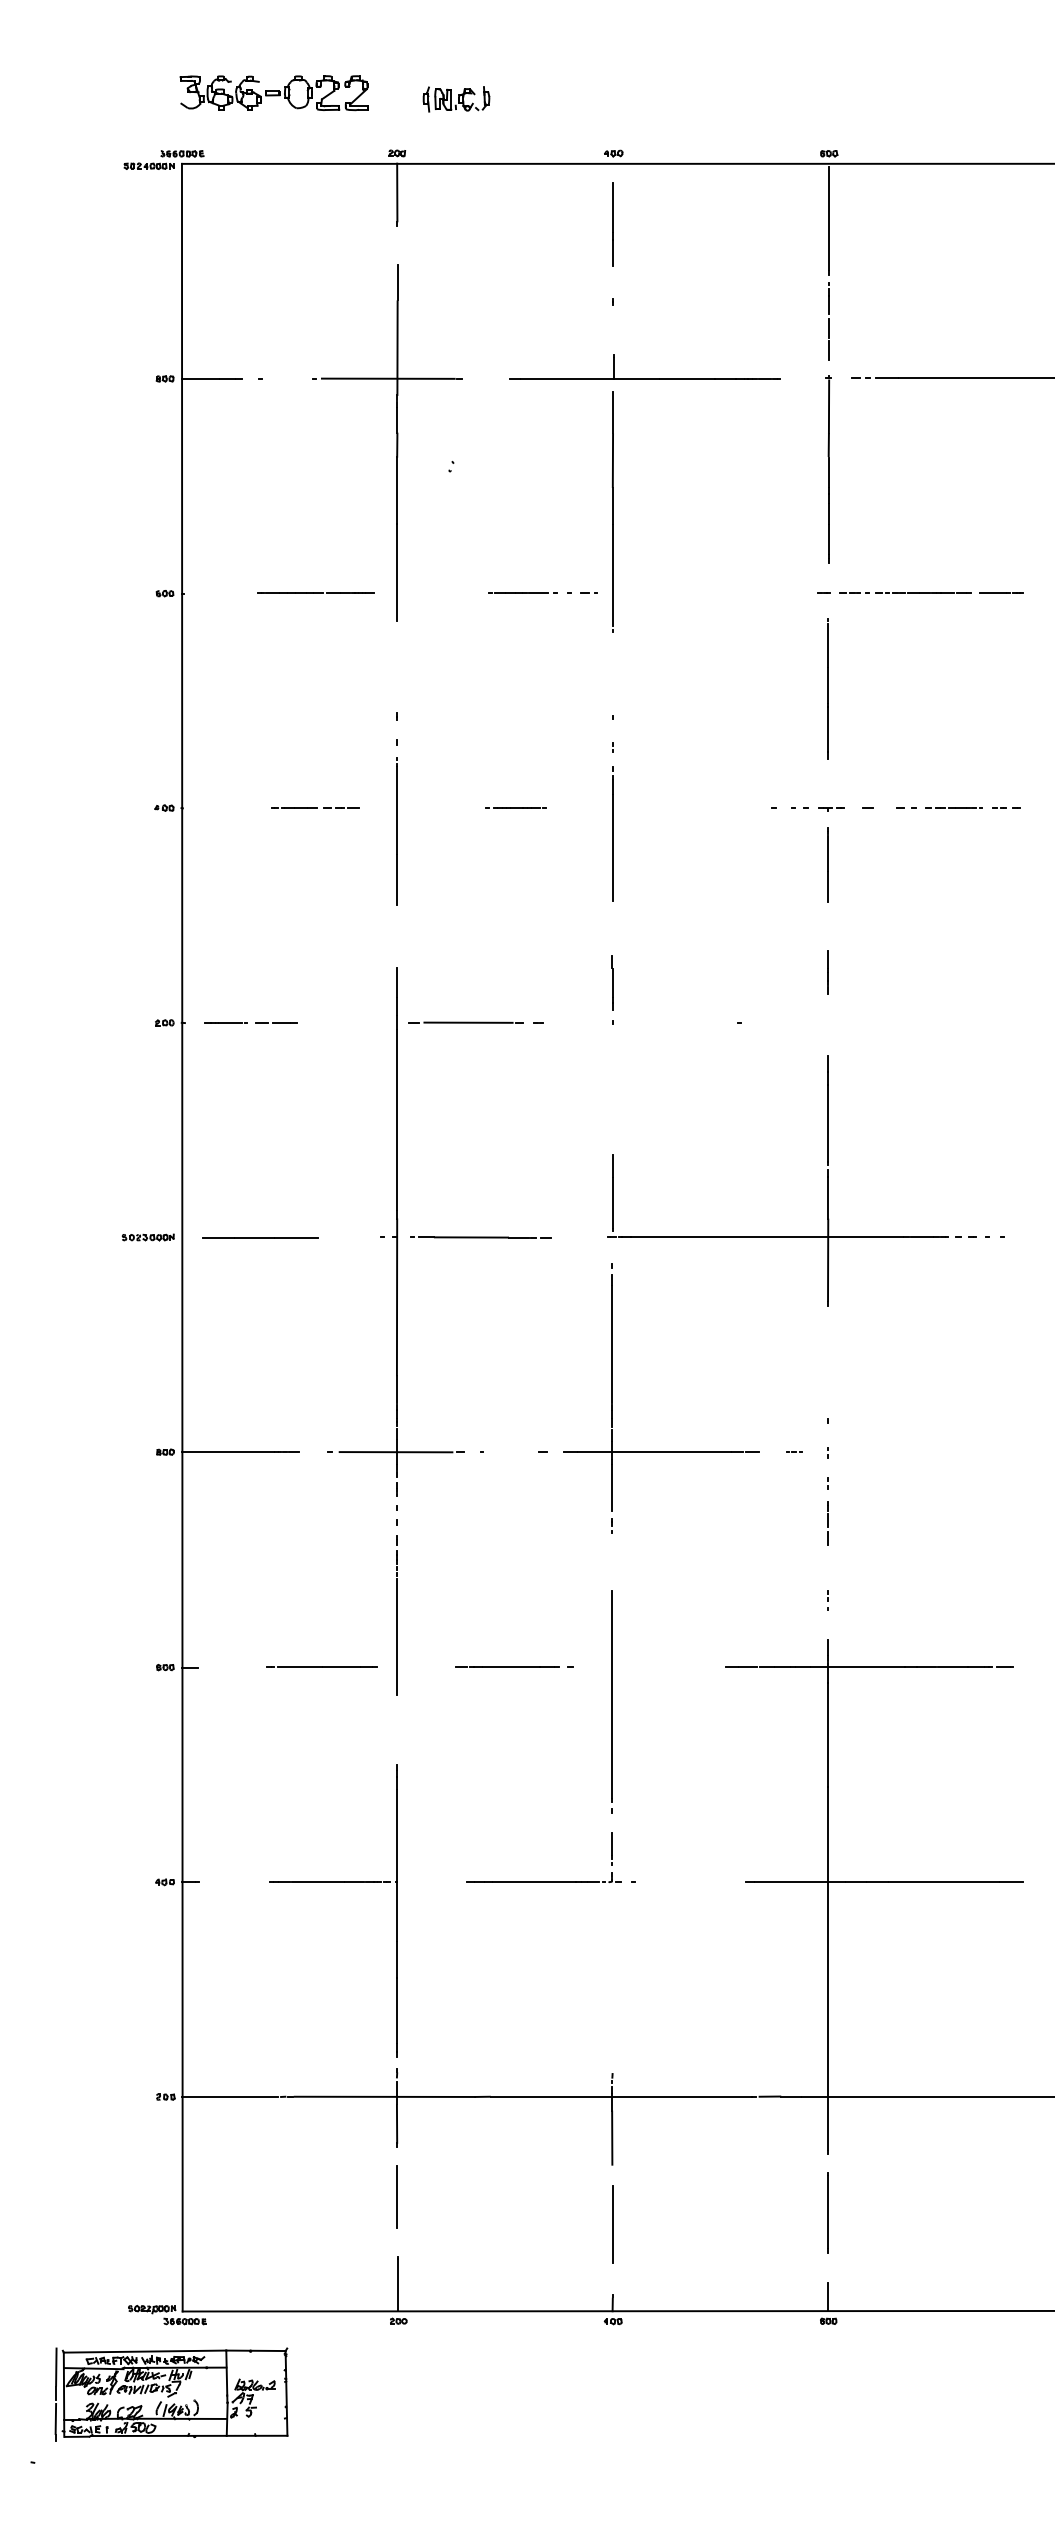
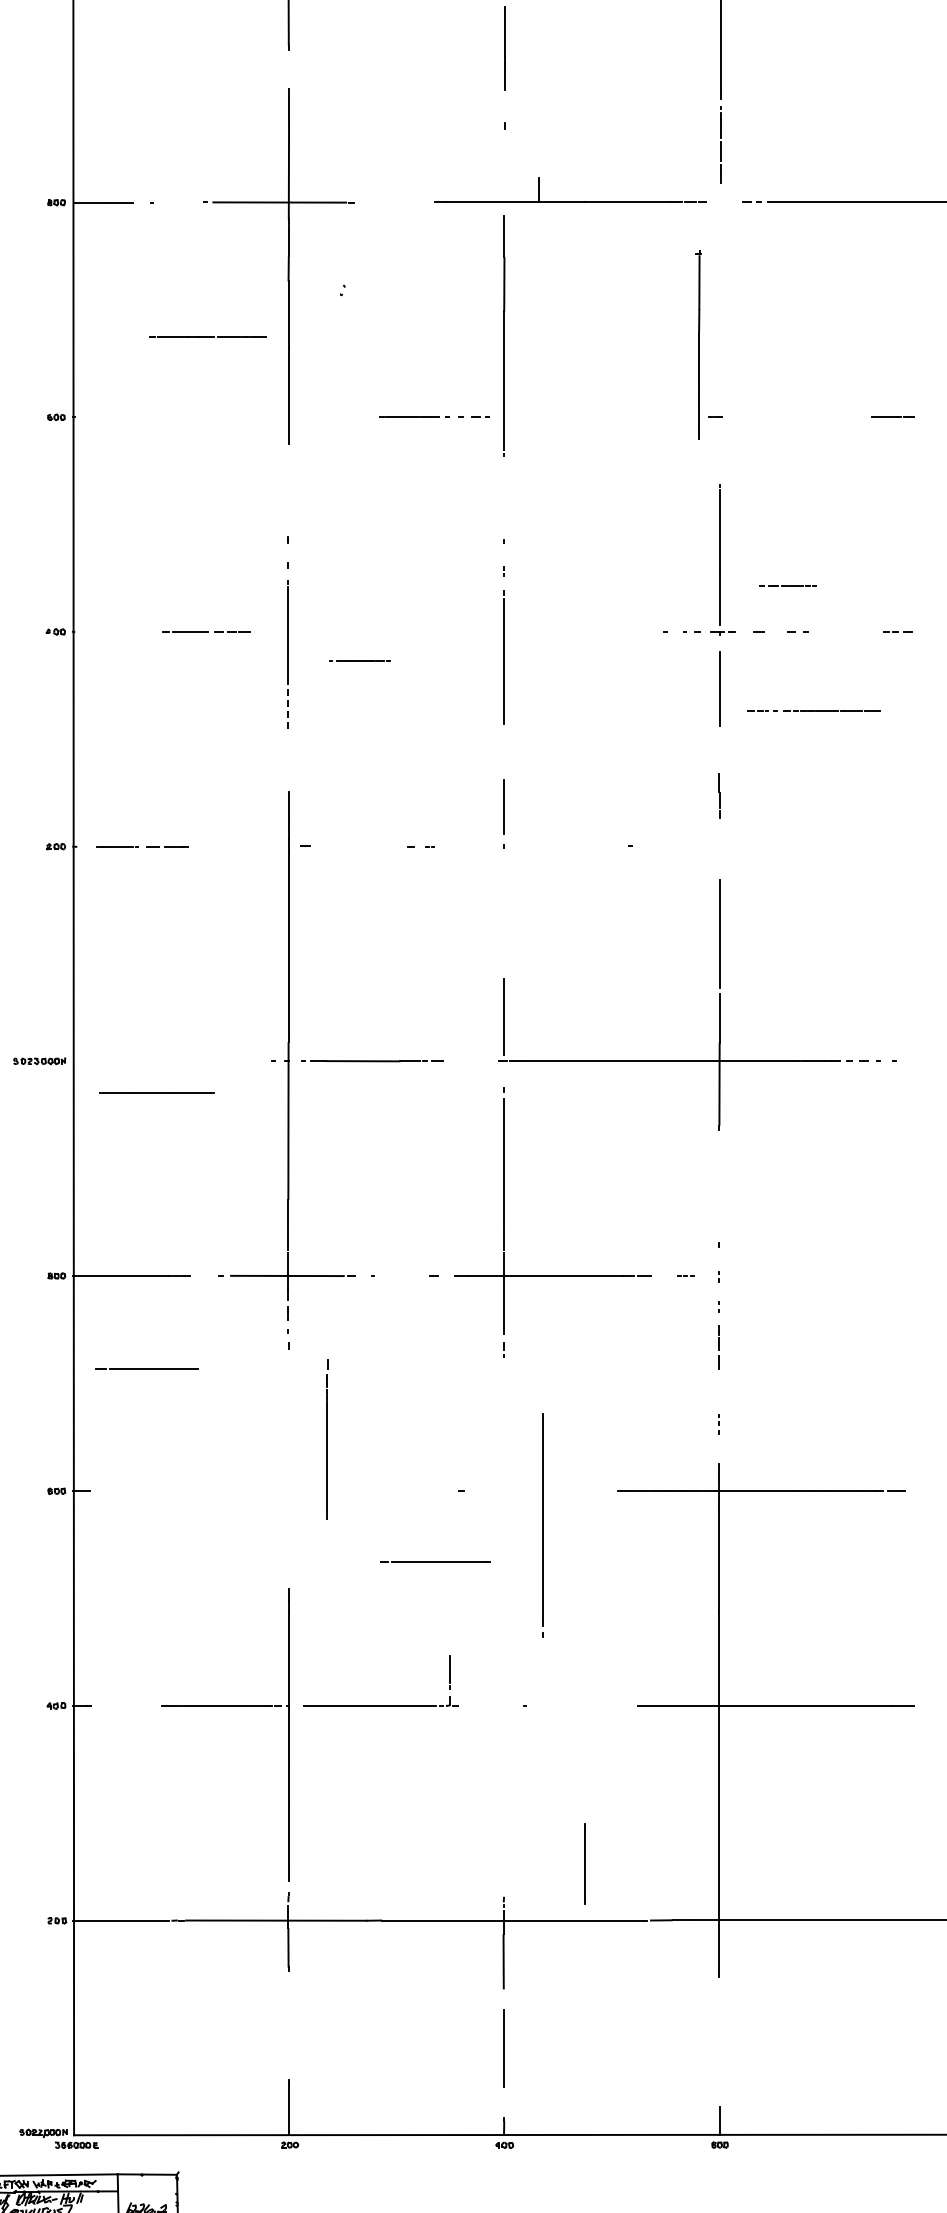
part: (644, 378) -> (569, 202), moved
part: (828, 469) -> (698, 345), moved
line: (315, 592) -> (206, 336), moved
line: (905, 592) -> (813, 710), moved
line: (827, 688) -> (718, 554), moved
line: (515, 807) -> (358, 660), moved
line: (953, 807) -> (786, 585), moved
line: (396, 880) -> (287, 704), solid -> dashed
line: (468, 1022) -> (359, 846), removed
line: (260, 1237) -> (156, 1093), moved
line: (396, 1615) -> (326, 1439), moved
line: (321, 1666) -> (434, 1561), moved
line: (507, 1666) -> (146, 1368), moved
line: (611, 1701) -> (541, 1525), moved
part: (543, 1881) -> (380, 1705), moved
line: (397, 2197) -> (288, 2021), removed
line: (827, 2212) -> (584, 1864), moved

